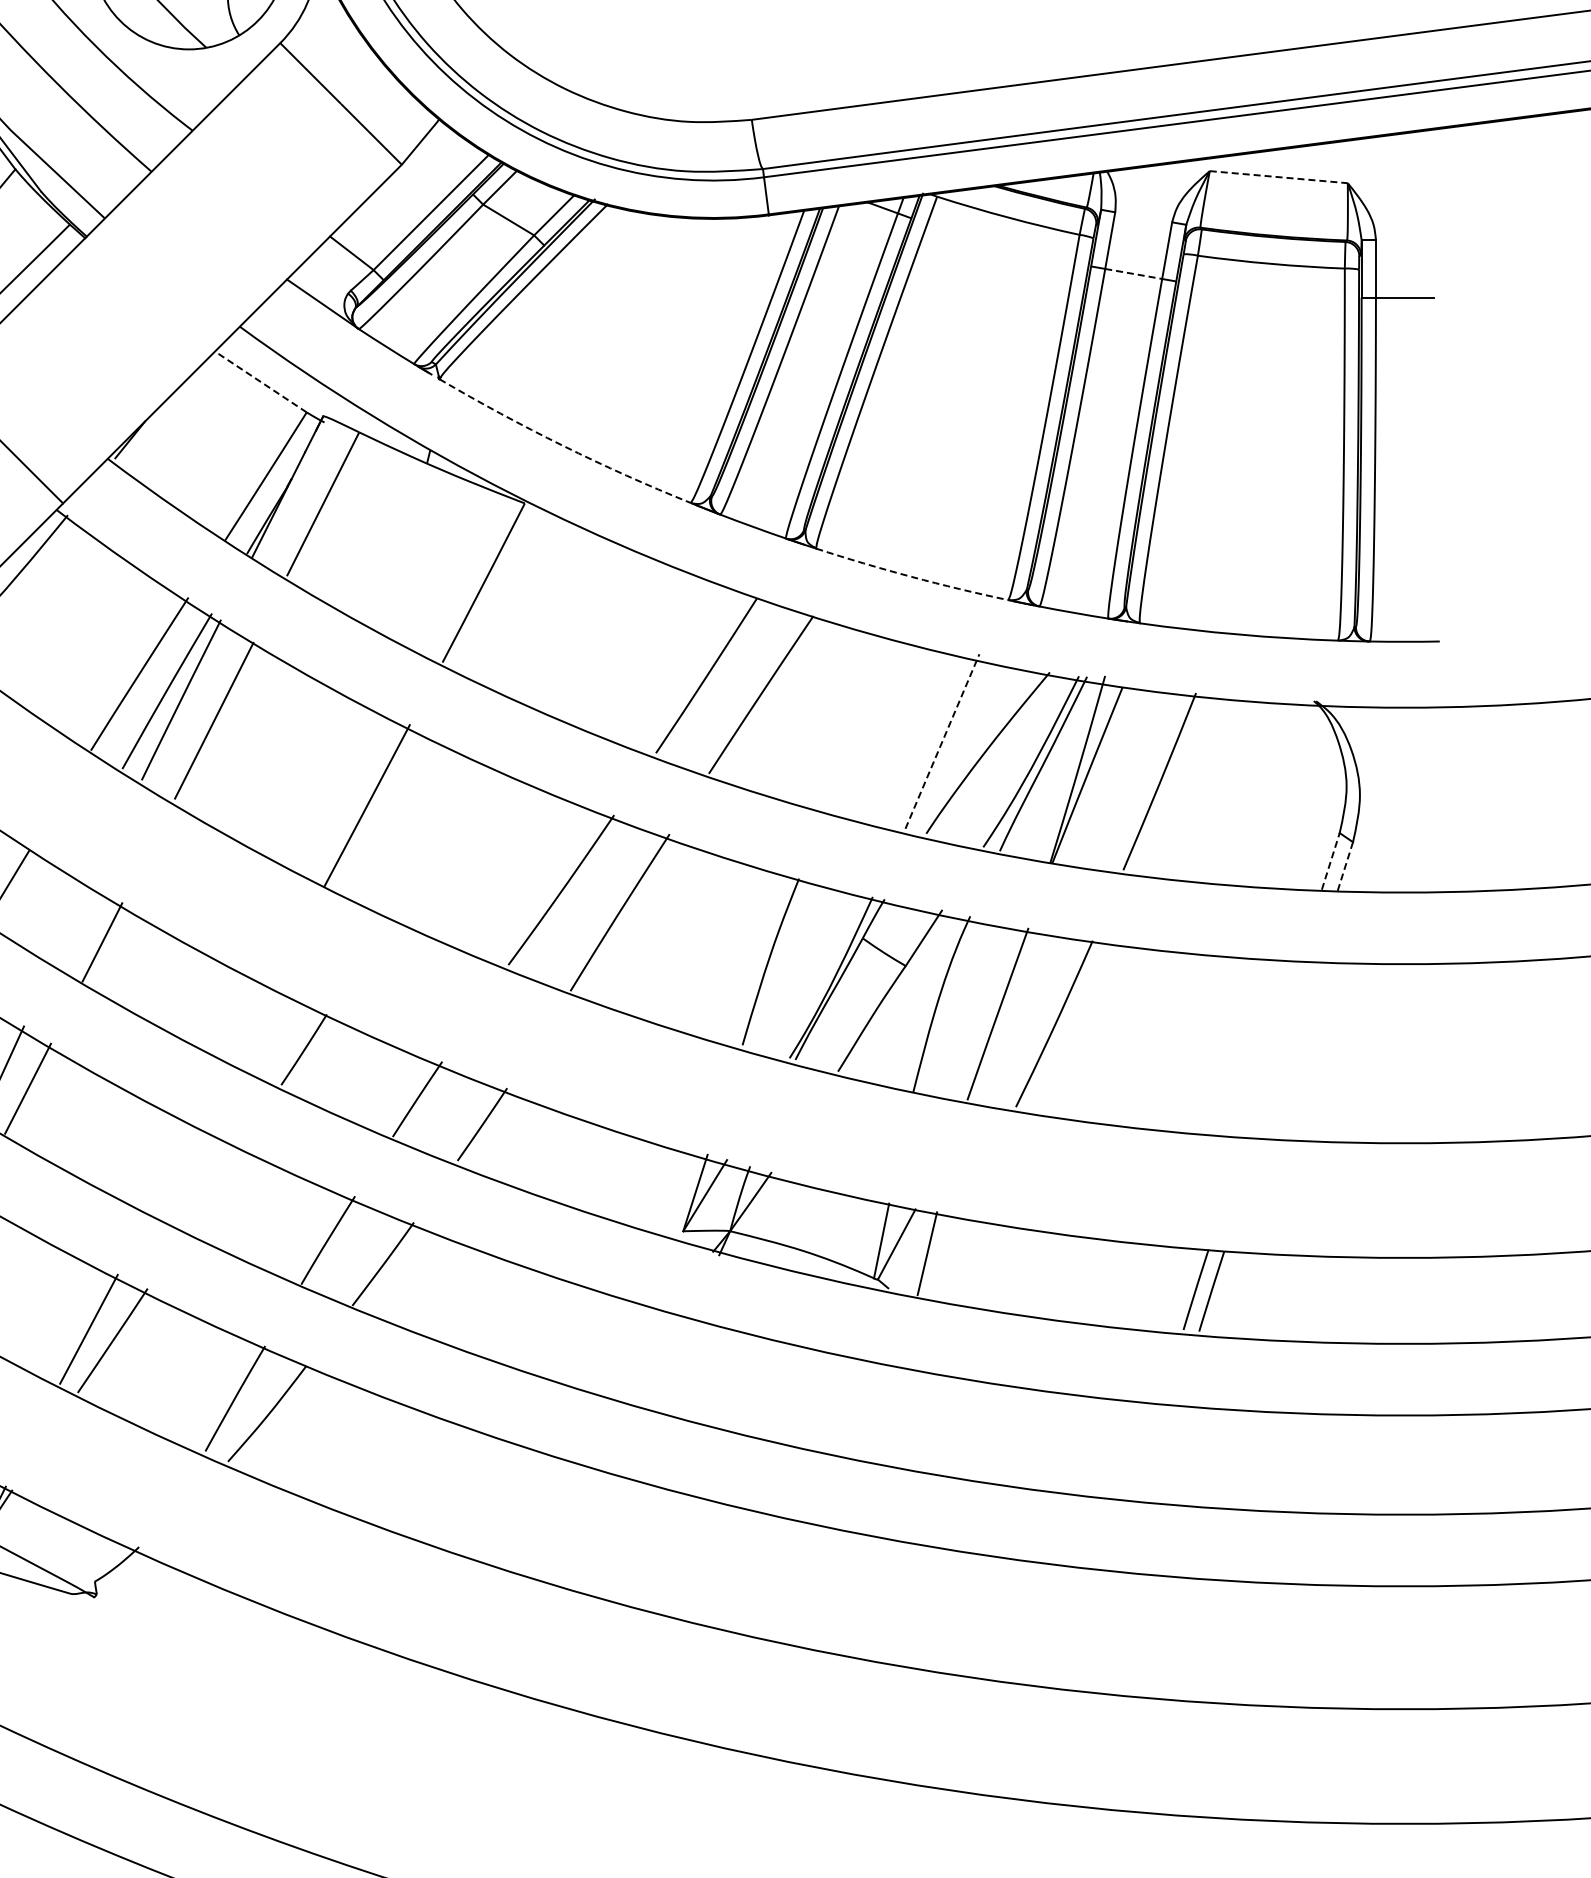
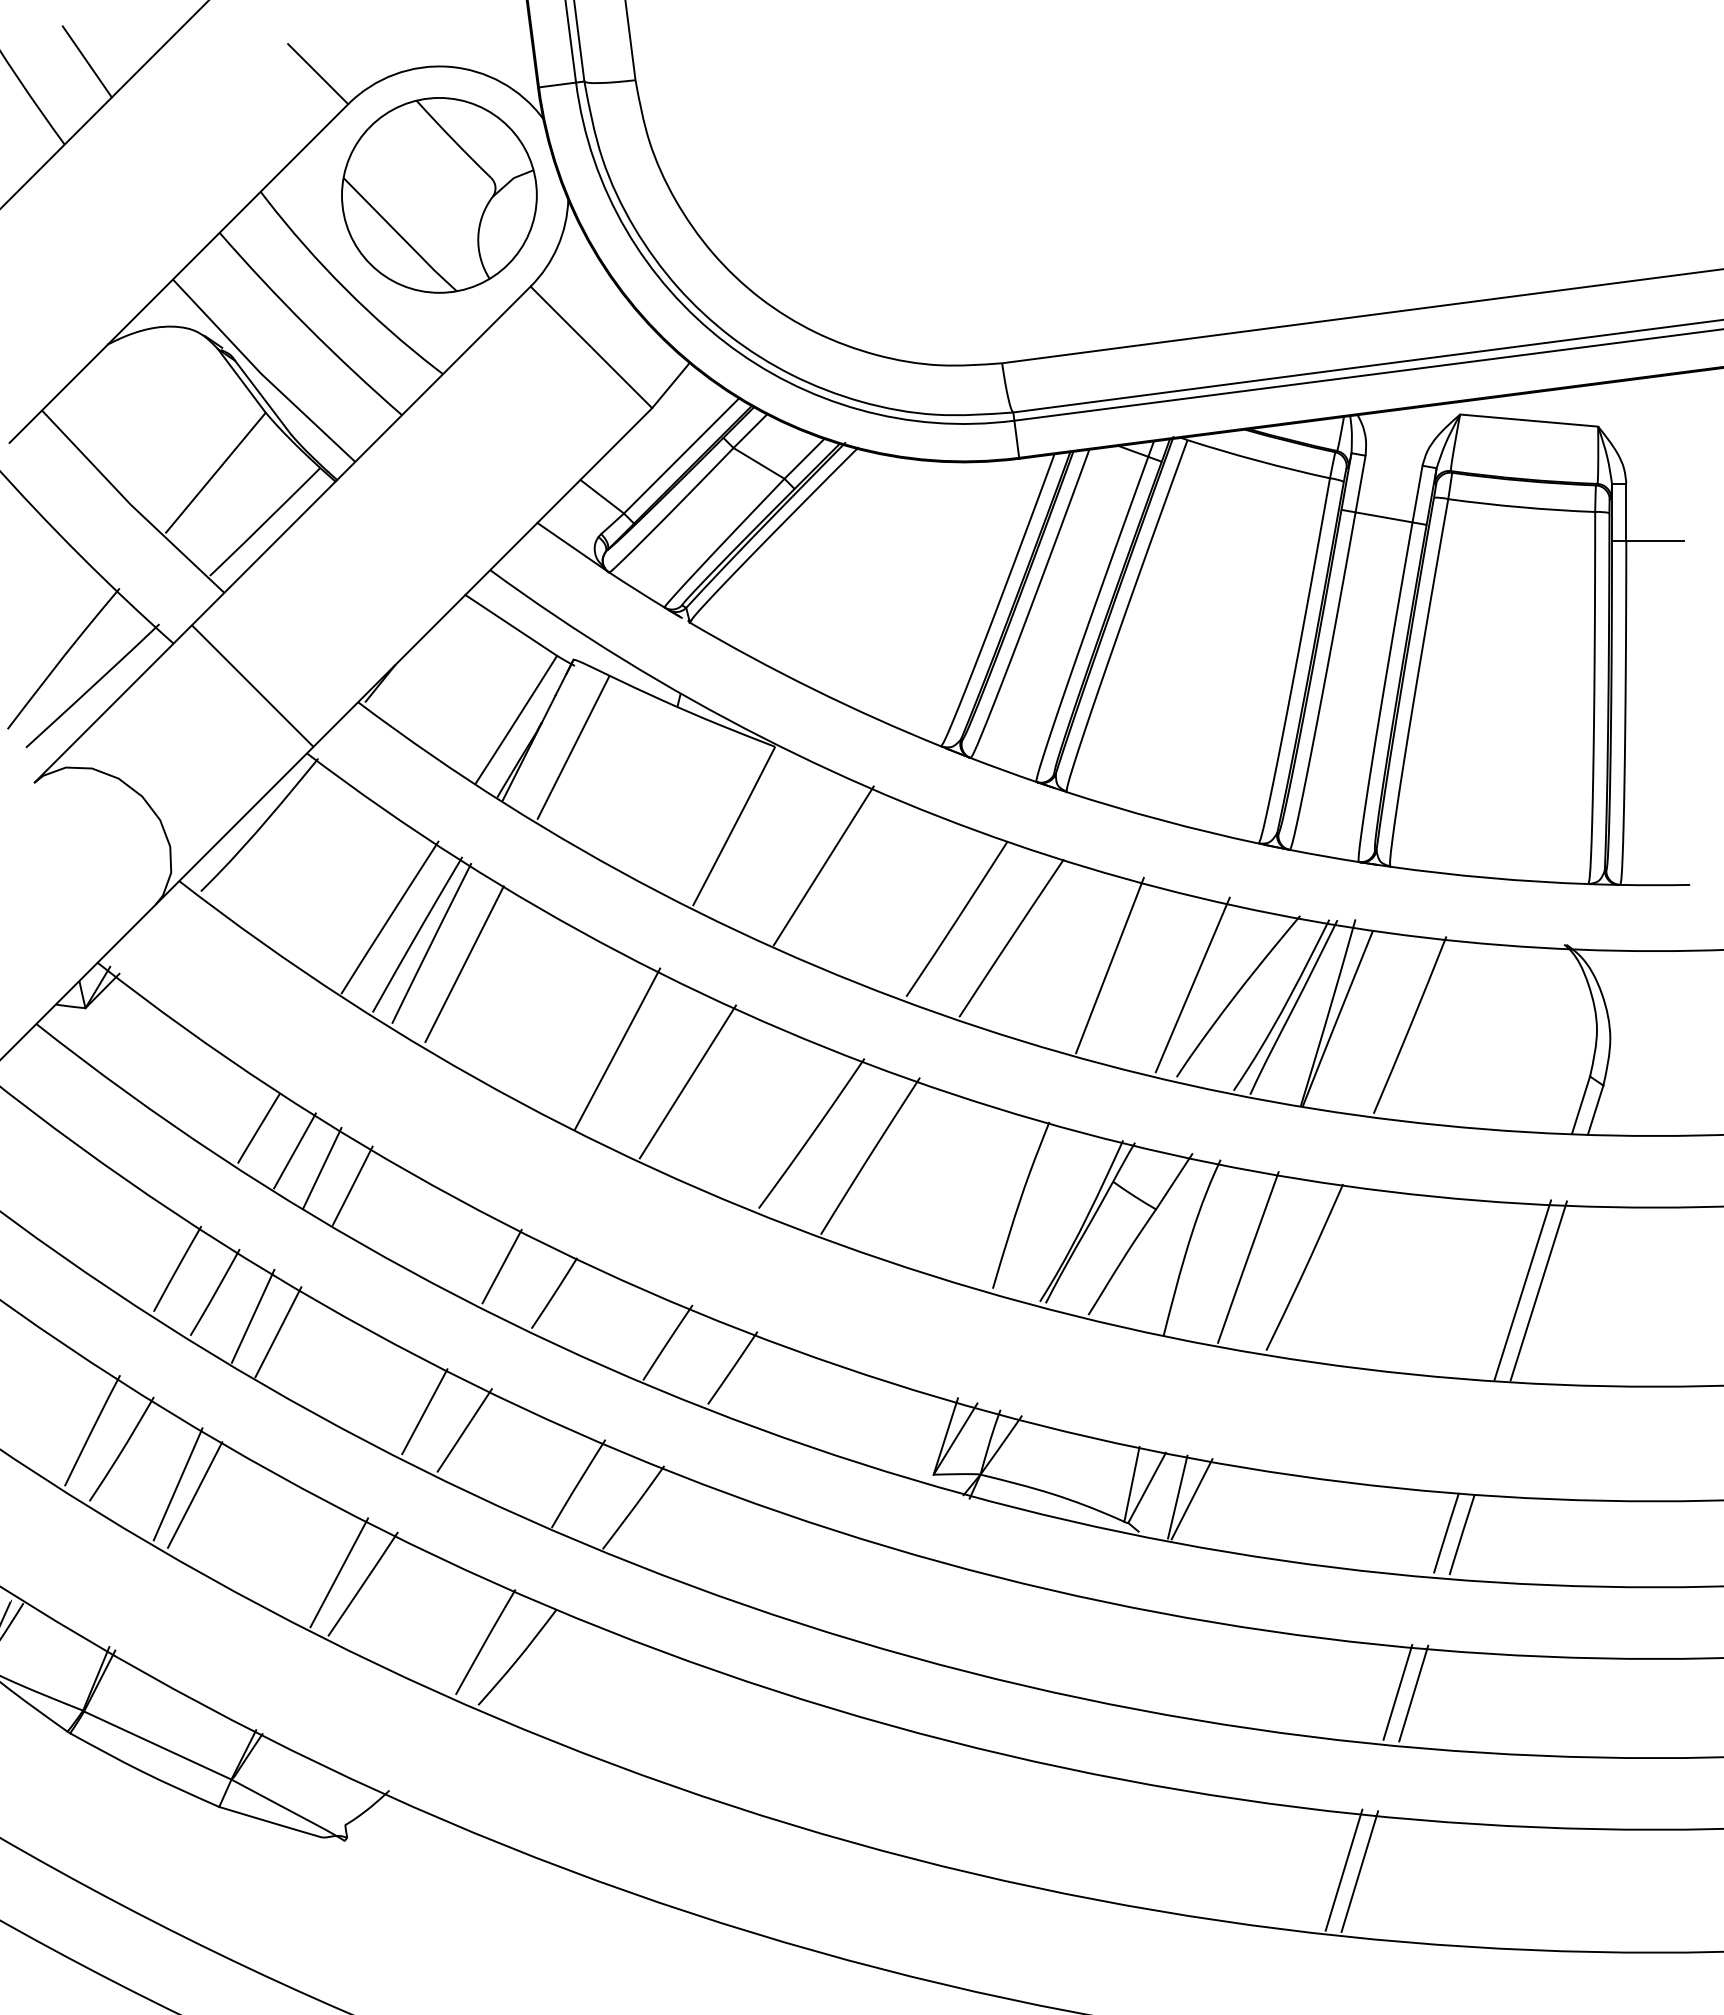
line: (1279, 177) -> (1529, 420), dashed -> solid
line: (1134, 274) -> (1384, 517), dashed -> solid
line: (260, 382) -> (510, 625), dashed -> solid
arc: (563, 446) -> (813, 689), dashed -> solid
arc: (912, 577) -> (1162, 820), dashed -> solid
line: (573, 622) -> (823, 865), added
line: (859, 722) -> (1109, 965), added
line: (942, 741) -> (1192, 984), dashed -> solid
line: (437, 838) -> (687, 1081), added
line: (1331, 861) -> (1581, 1104), dashed -> solid
line: (1345, 867) -> (1595, 1110), dashed -> solid
line: (44, 907) -> (294, 1150), added
line: (72, 924) -> (322, 1167), added
line: (251, 1023) -> (501, 1266), added
line: (1272, 1047) -> (1522, 1290), added
line: (1288, 1047) -> (1538, 1290), added
line: (174, 1168) -> (424, 1411), added
line: (214, 1187) -> (464, 1430), added
line: (941, 1256) -> (1191, 1499), added
line: (1147, 1448) -> (1397, 1691), added
line: (1163, 1450) -> (1413, 1693), added
line: (1093, 1626) -> (1343, 1869), added
line: (1109, 1628) -> (1359, 1871), added

